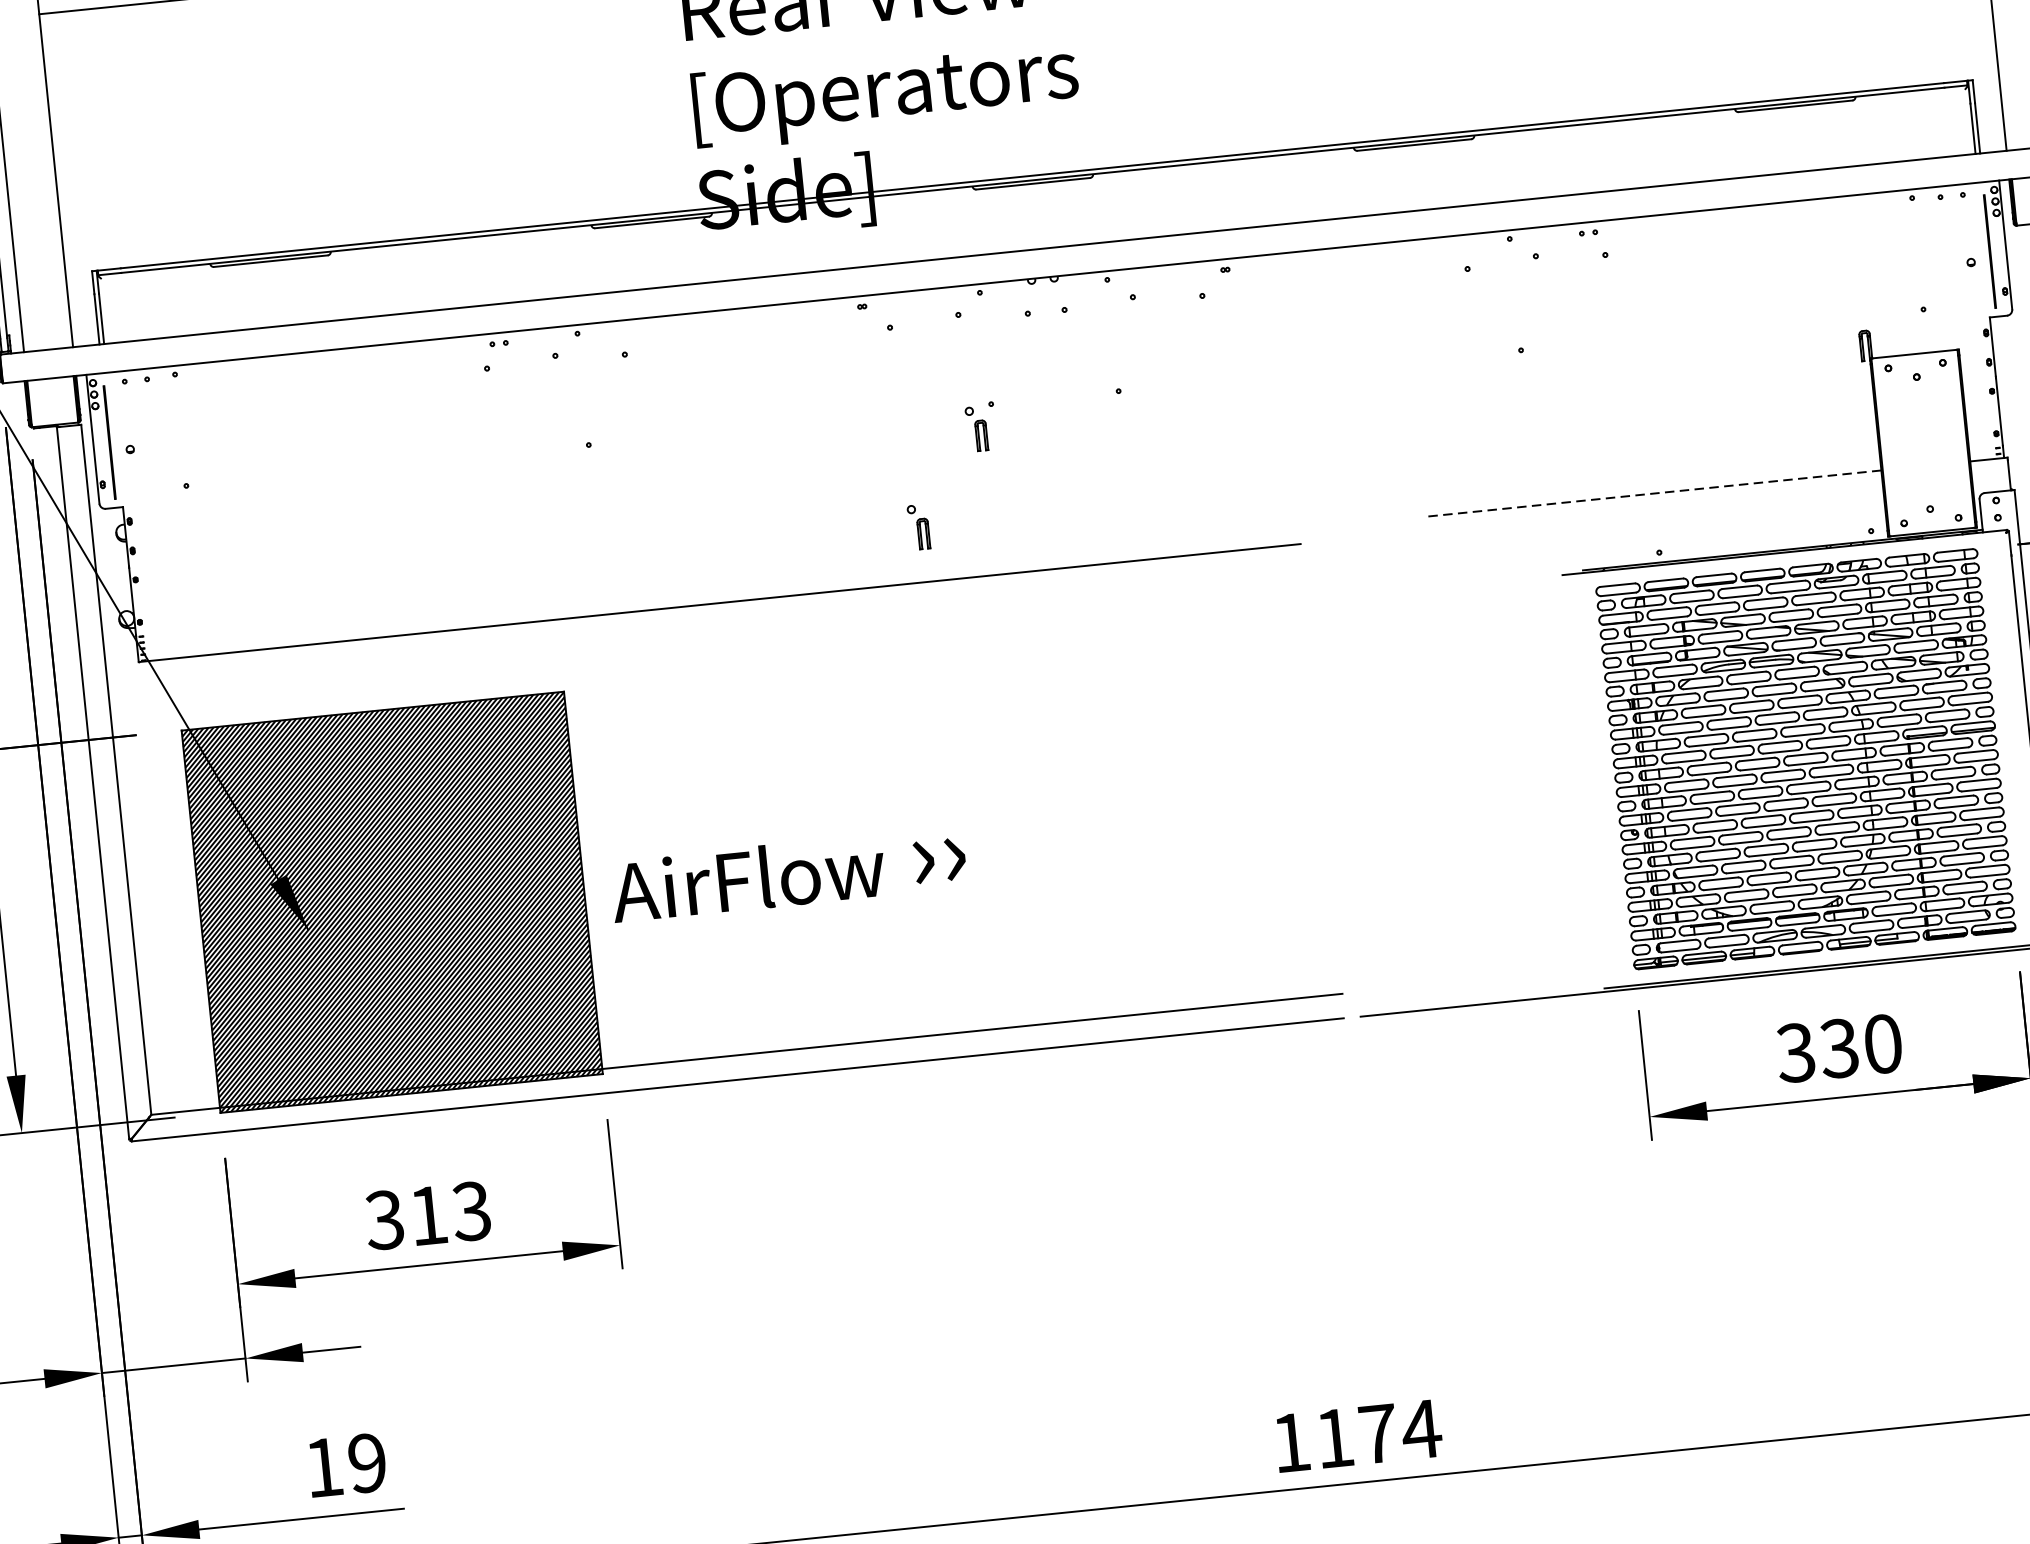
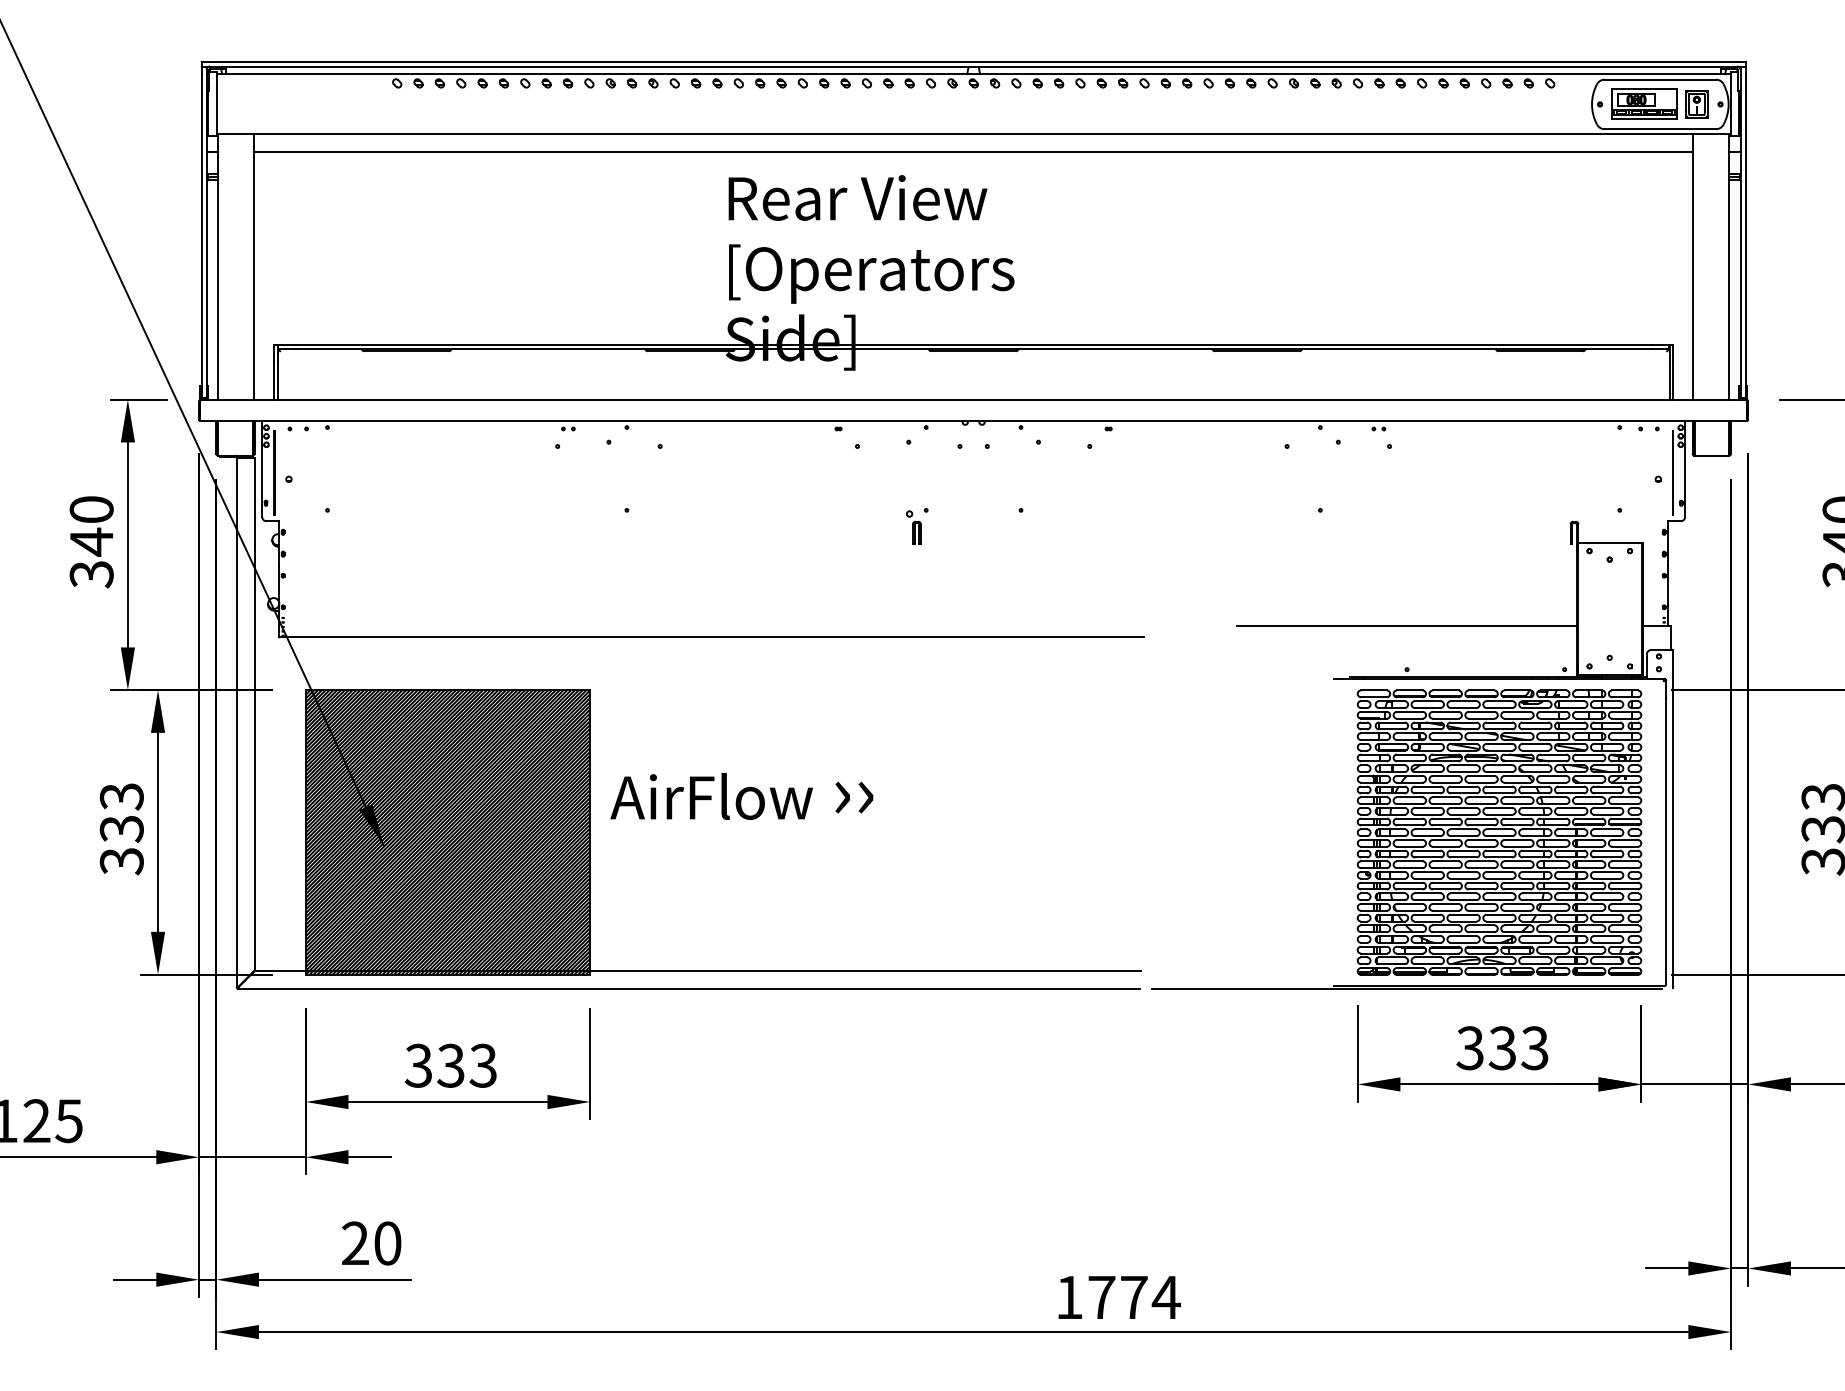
line: (1653, 493) -> (1407, 625), dashed -> solid
part: (918, 527) -> (863, 595), removed
text: (788, 874) -> (741, 796), moved
text: (1882, 1044) -> (1534, 1048), 330 -> 333
text: (427, 1215) -> (450, 1065), 313 -> 333
text: (1334, 1438) -> (1101, 1297), 1174 -> 1774
text: (345, 1465) -> (371, 1243), 19 -> 20

